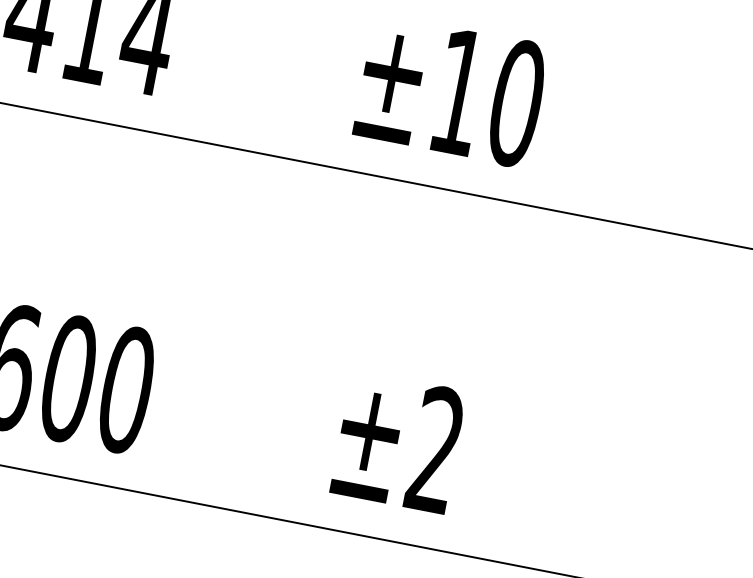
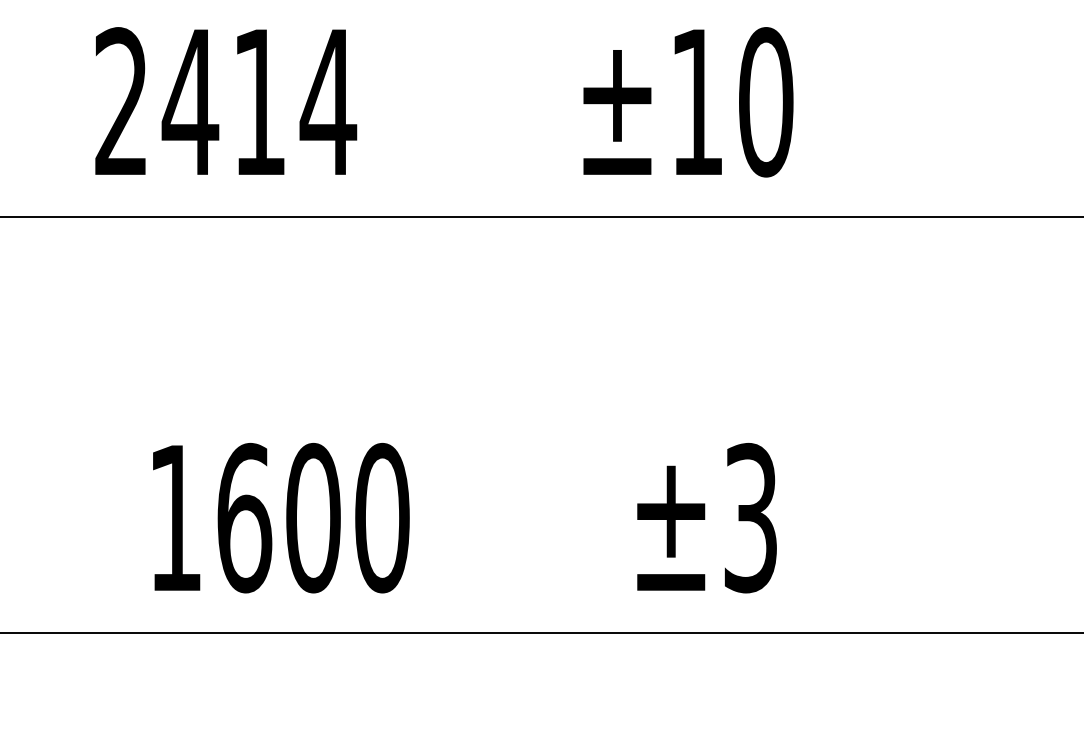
text: (435, 450) -> (750, 518), ±2 -> ±3

